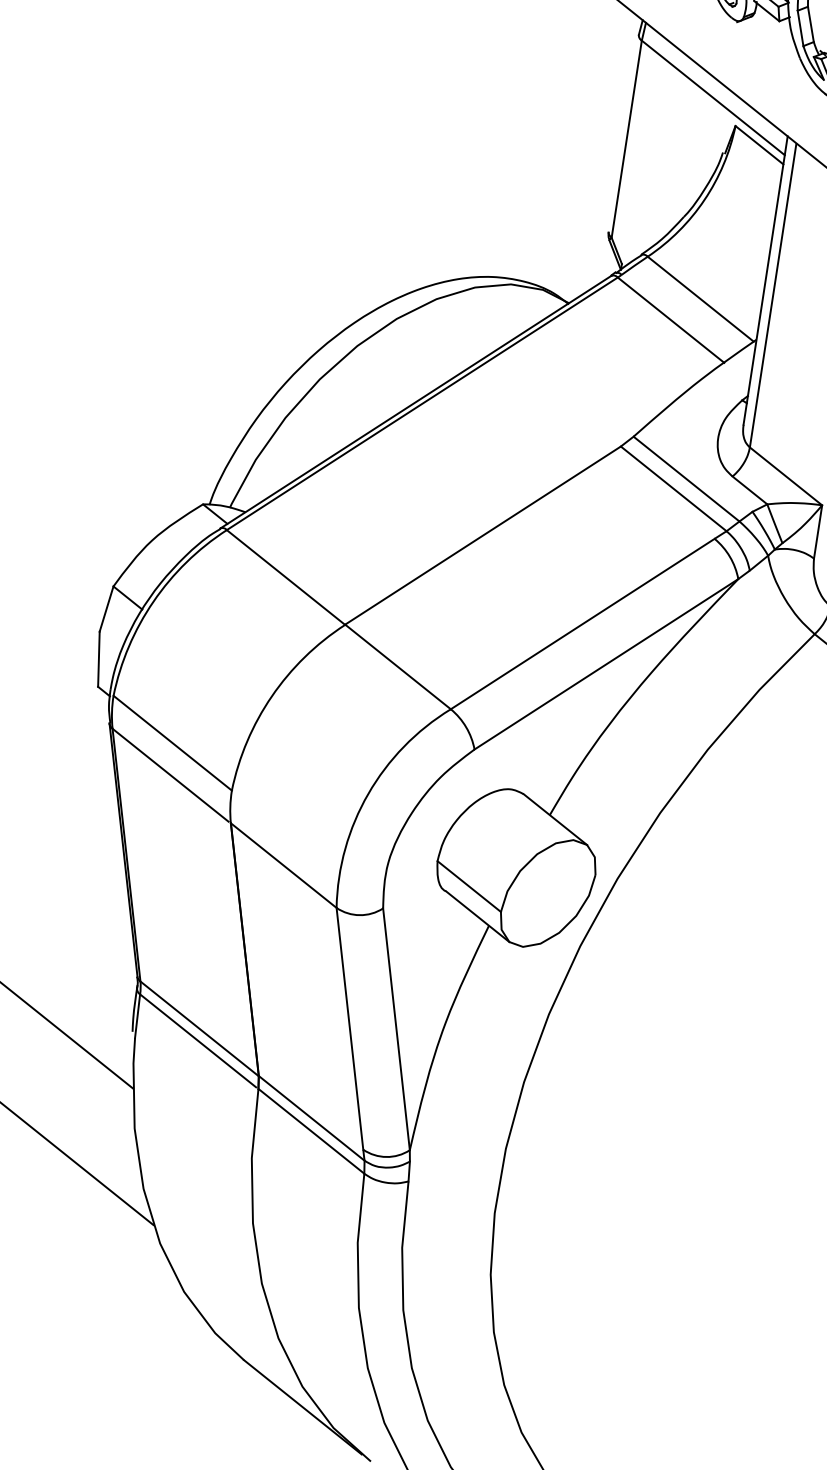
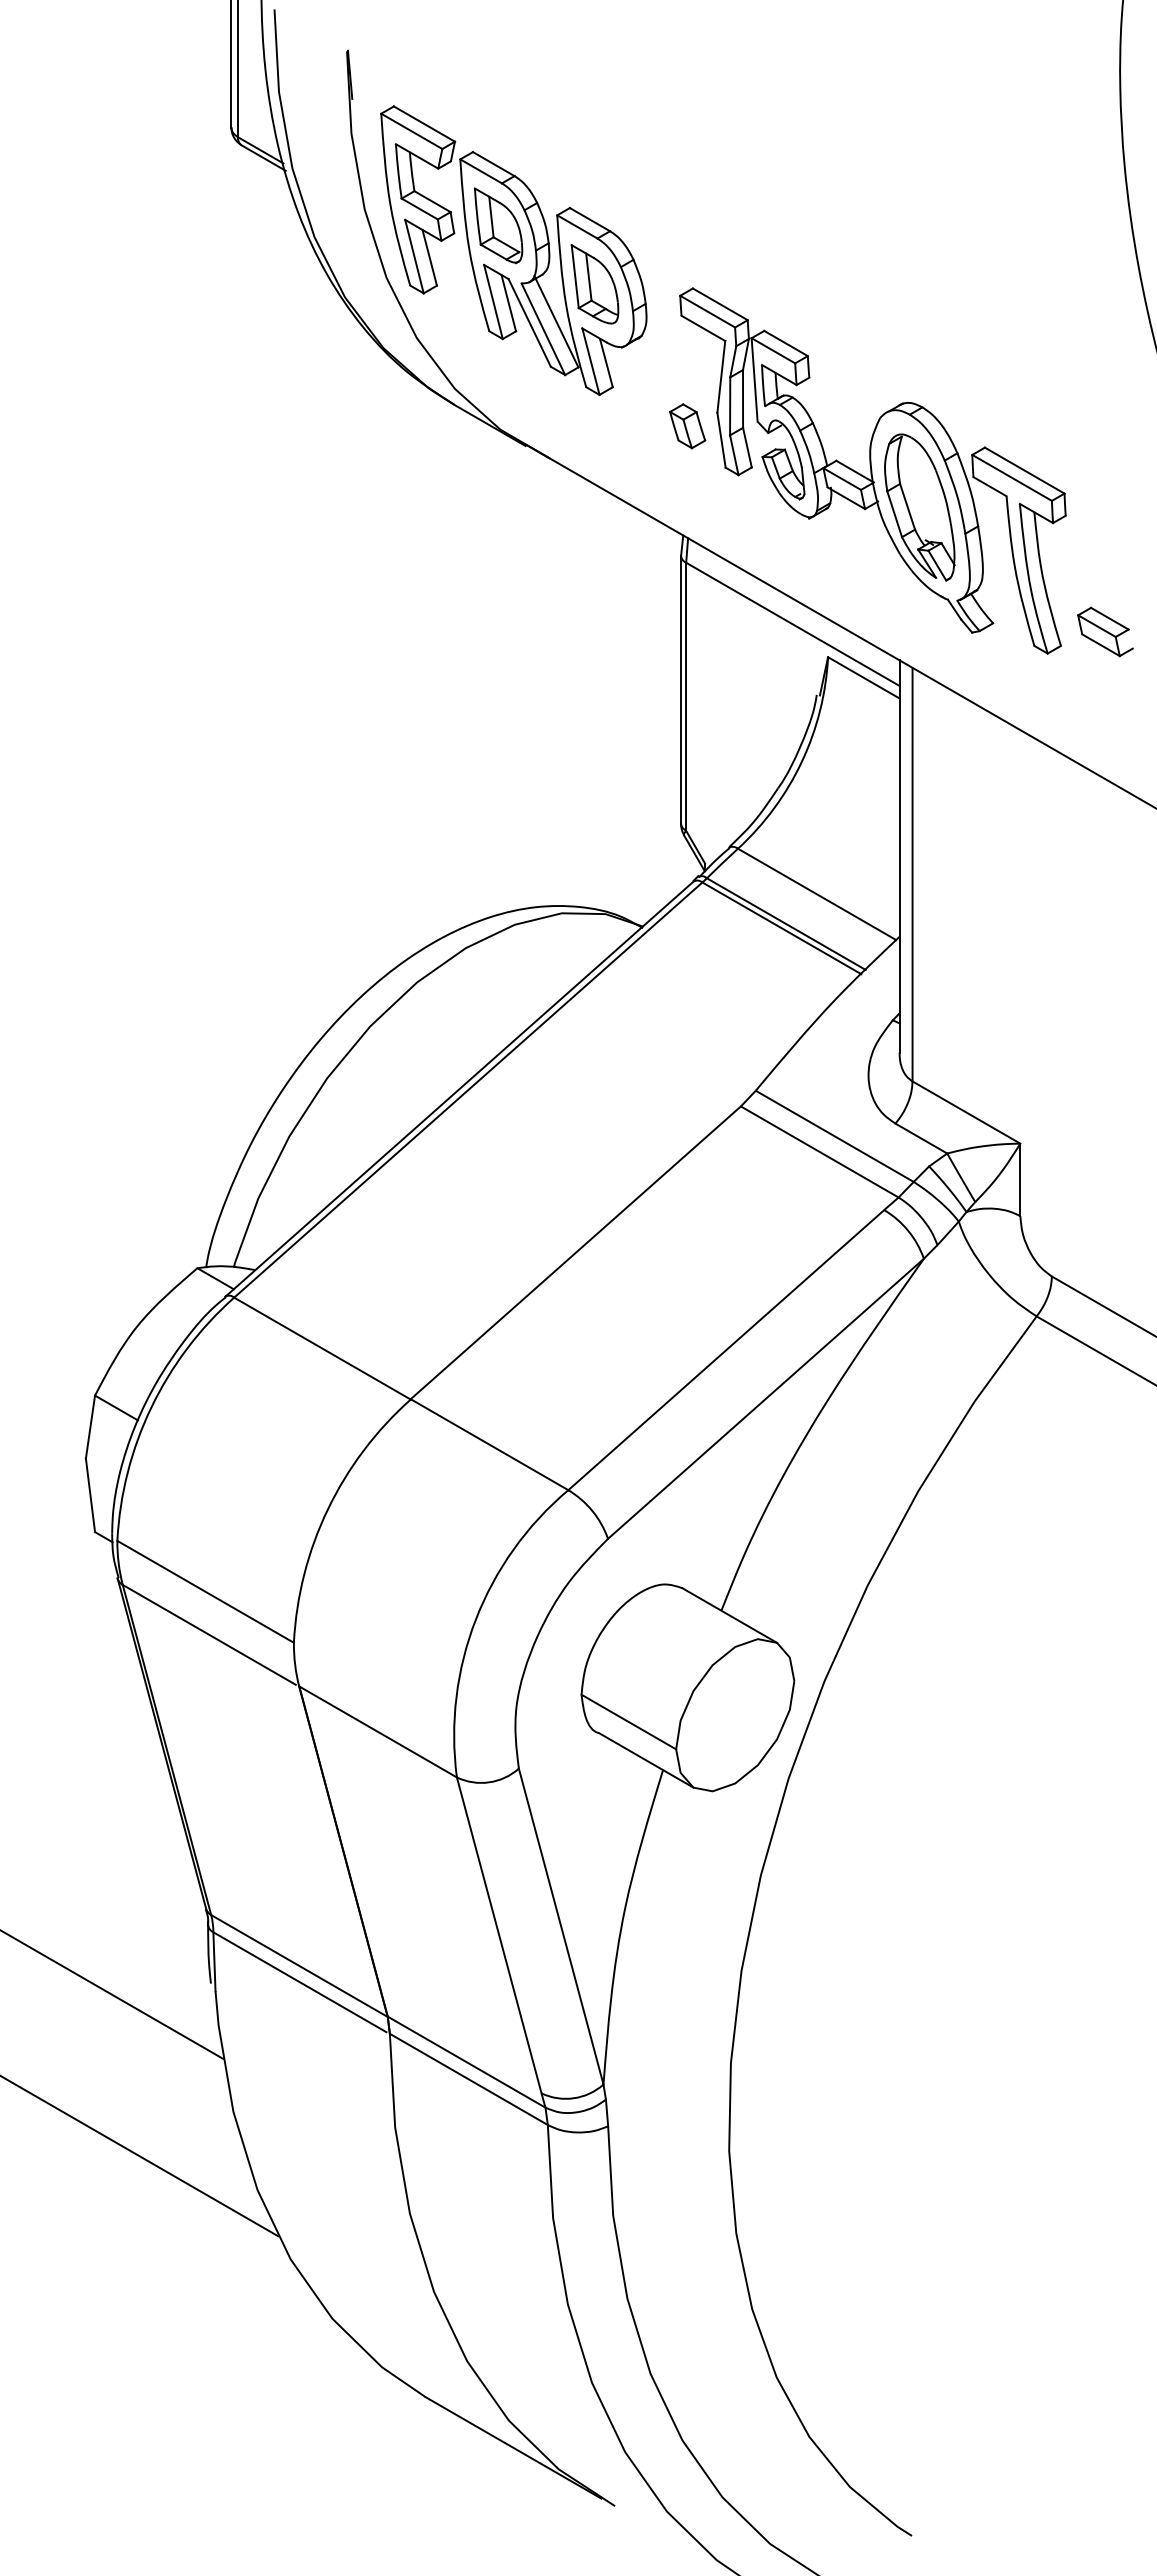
line: (623, 133) -> (680, 689), added
line: (674, 317) -> (785, 923), added

